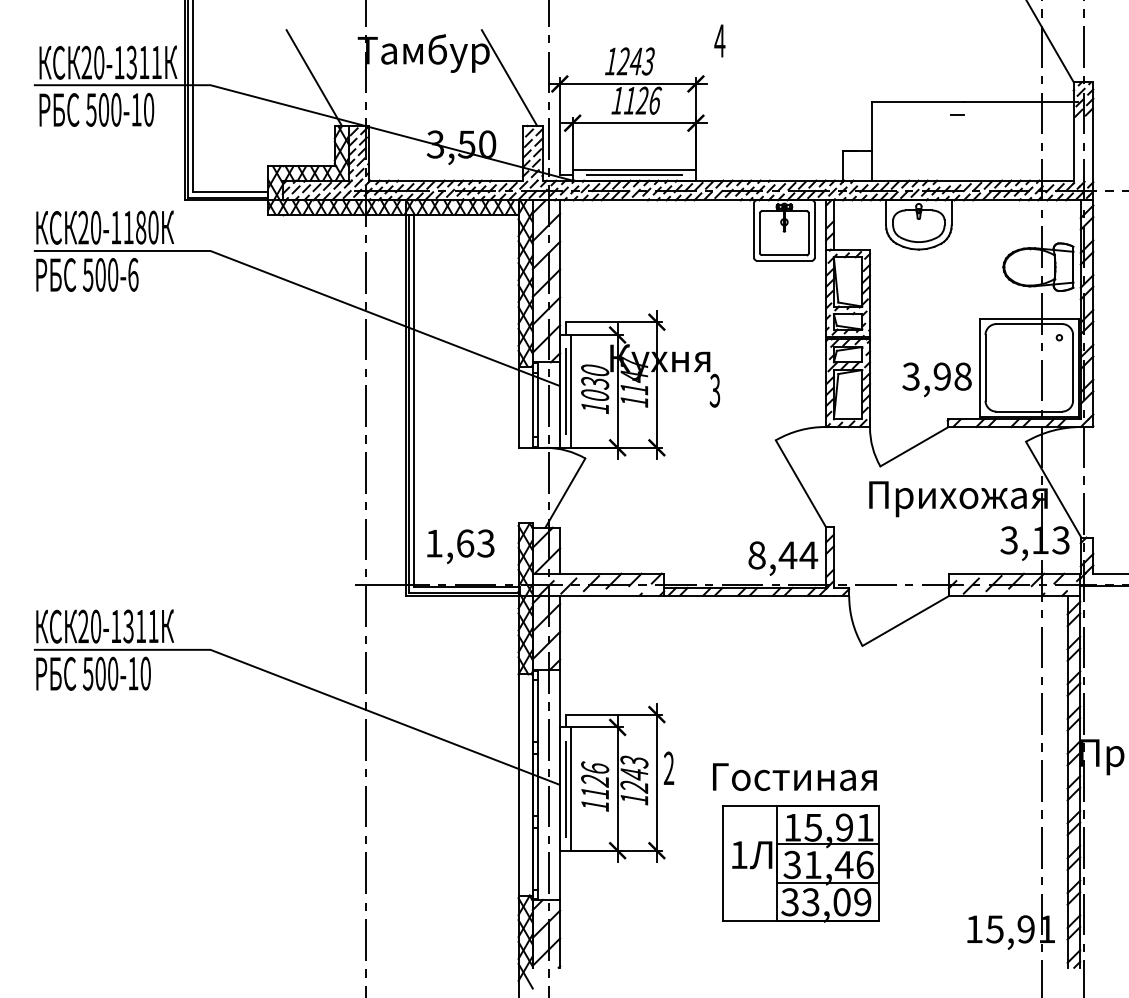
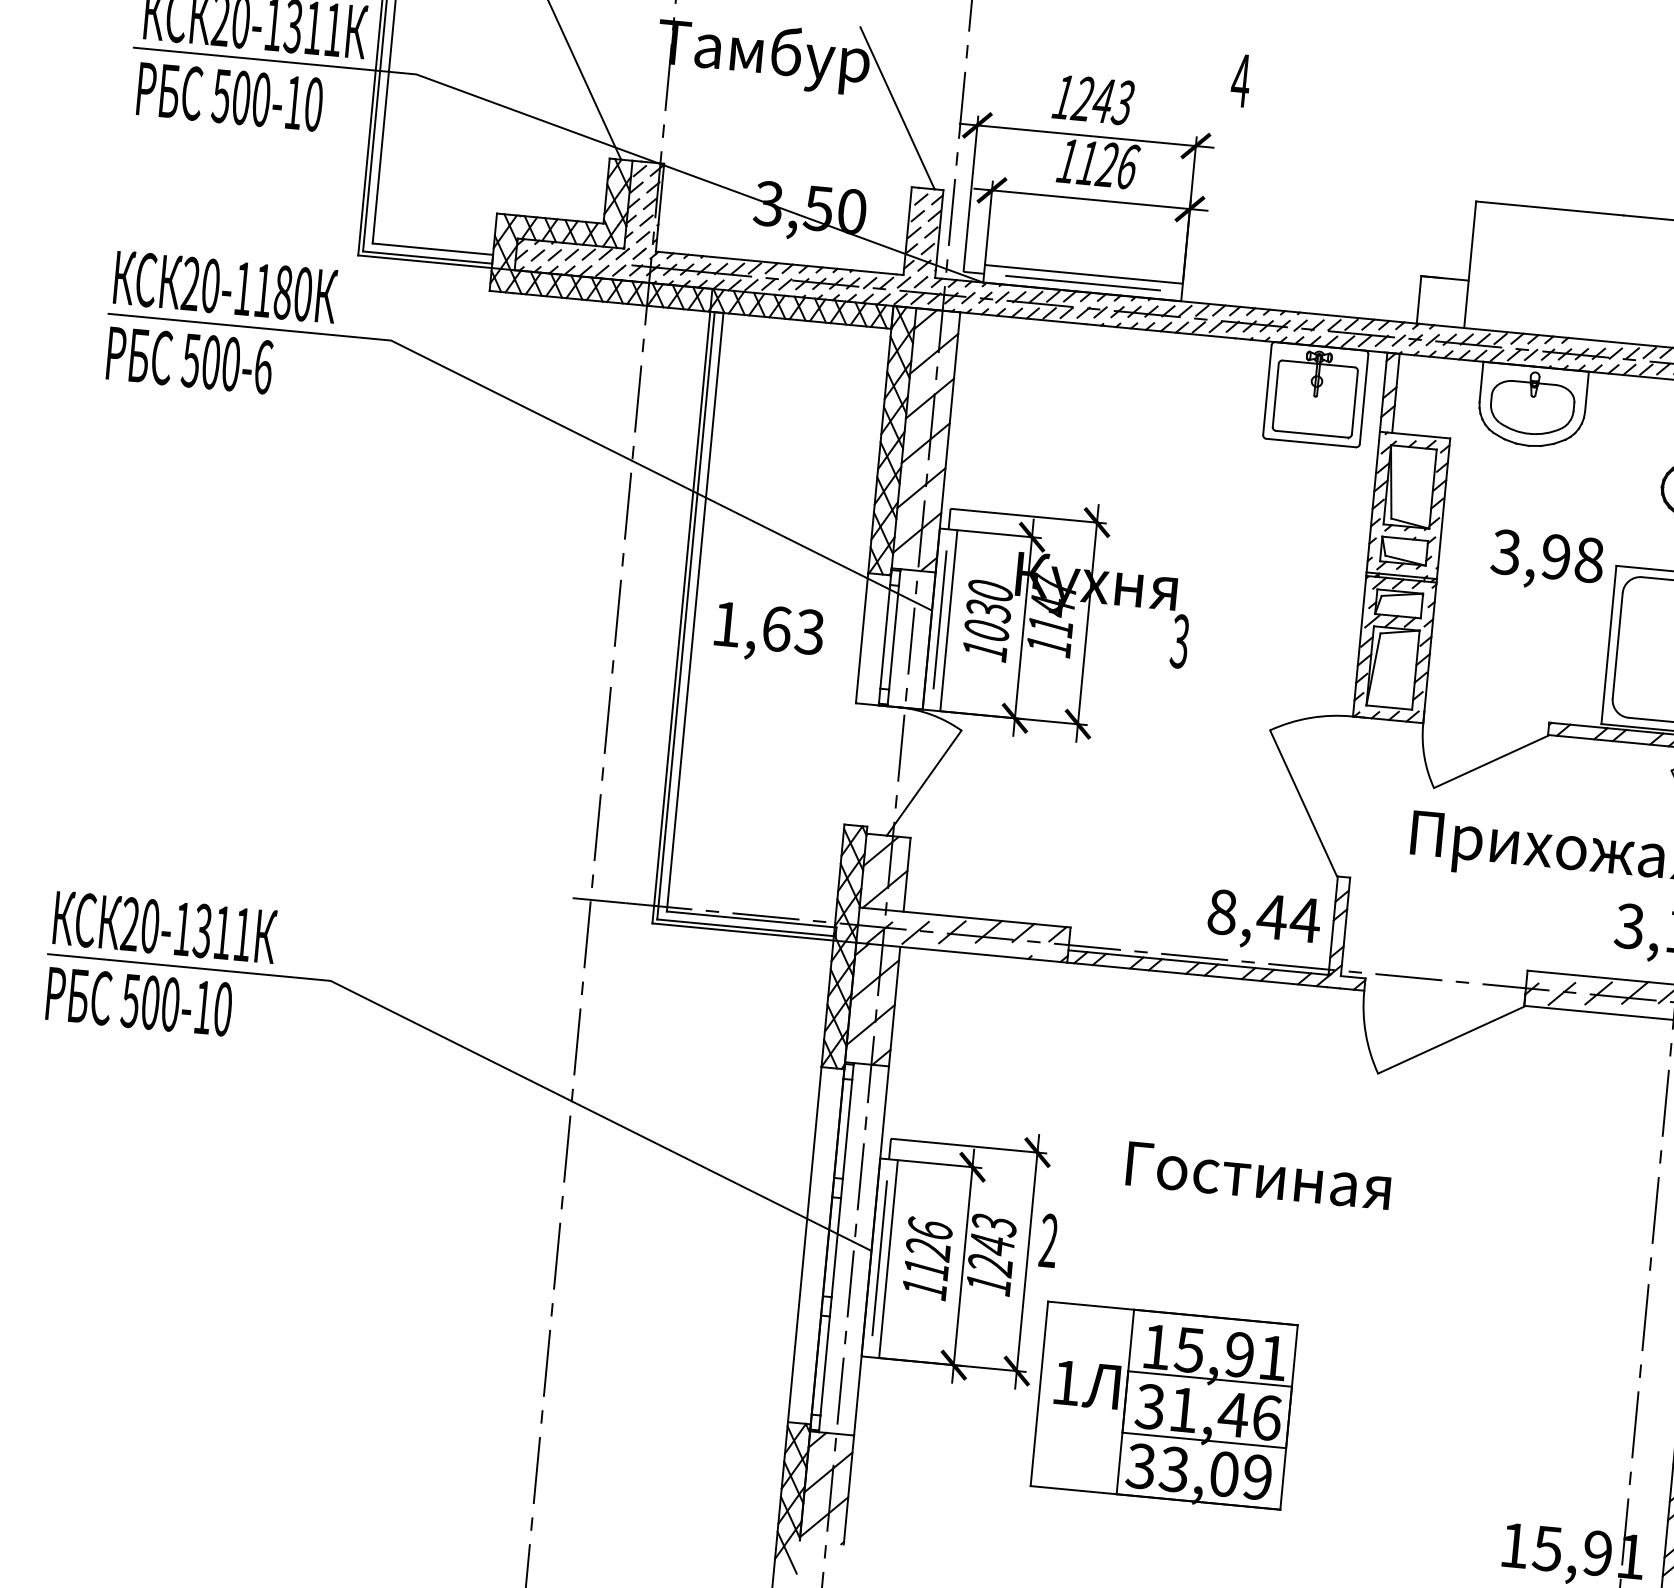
line: (957, 114) -> (1611, 234), removed
text: (936, 379) -> (1546, 560), moved
text: (460, 546) -> (768, 632), moved
text: (794, 776) -> (1258, 1174), moved
part: (800, 863) -> (1163, 1405), moved

